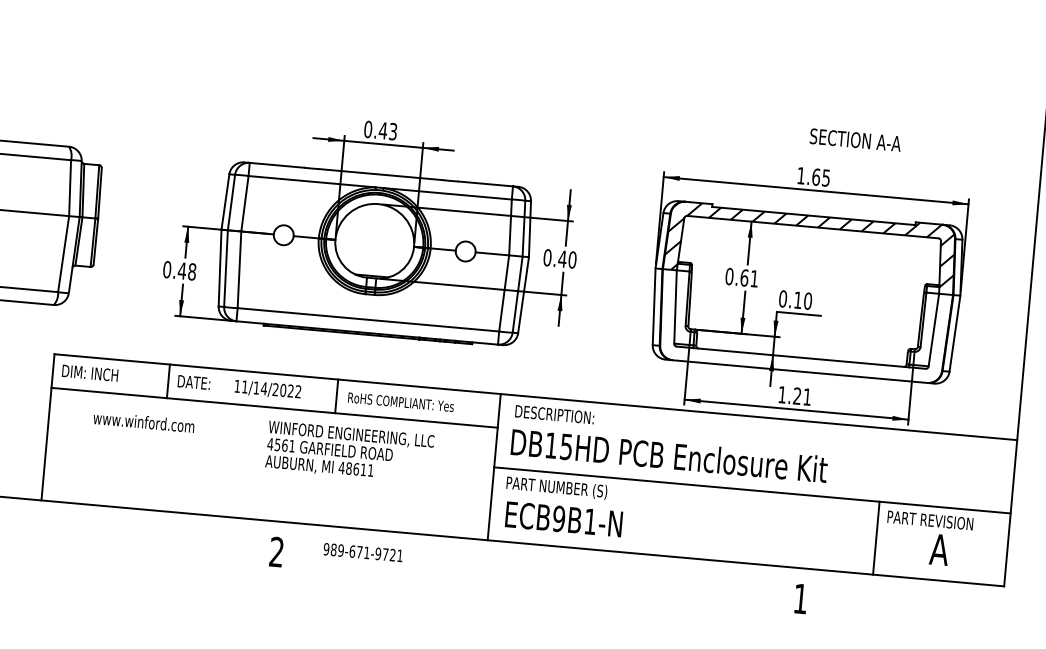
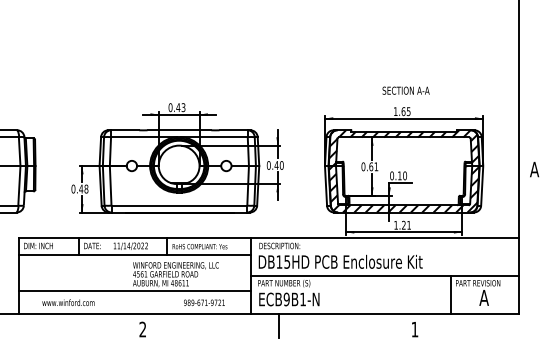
text: (854, 139) -> (405, 90), moved
hatch: (804, 327) -> (404, 189), added
text: (144, 421) -> (68, 302), moved
line: (269, 477) -> (135, 291), added
text: (363, 551) -> (204, 302), moved
line: (540, 567) -> (279, 325), added

